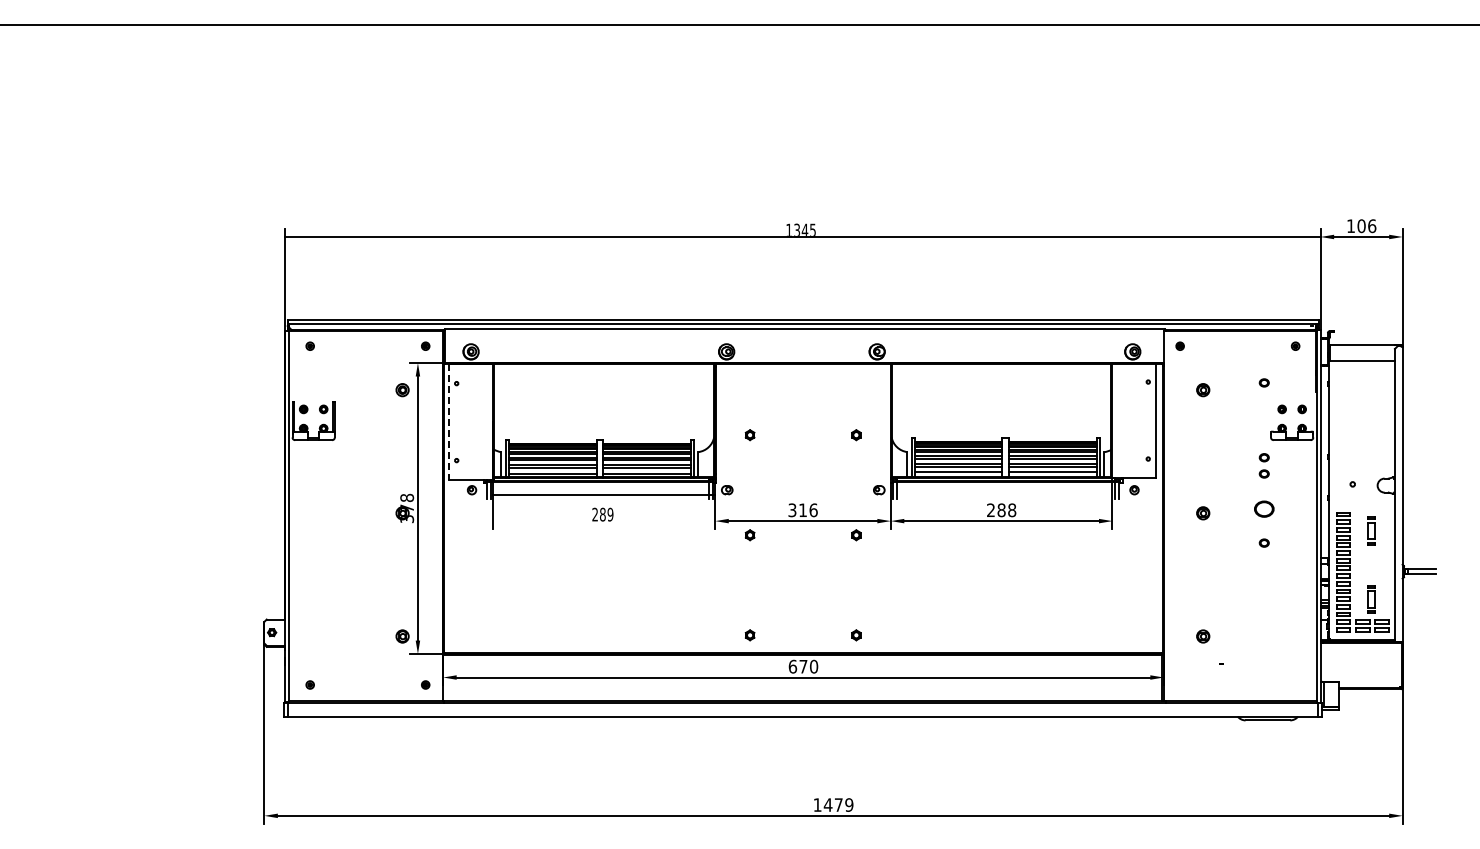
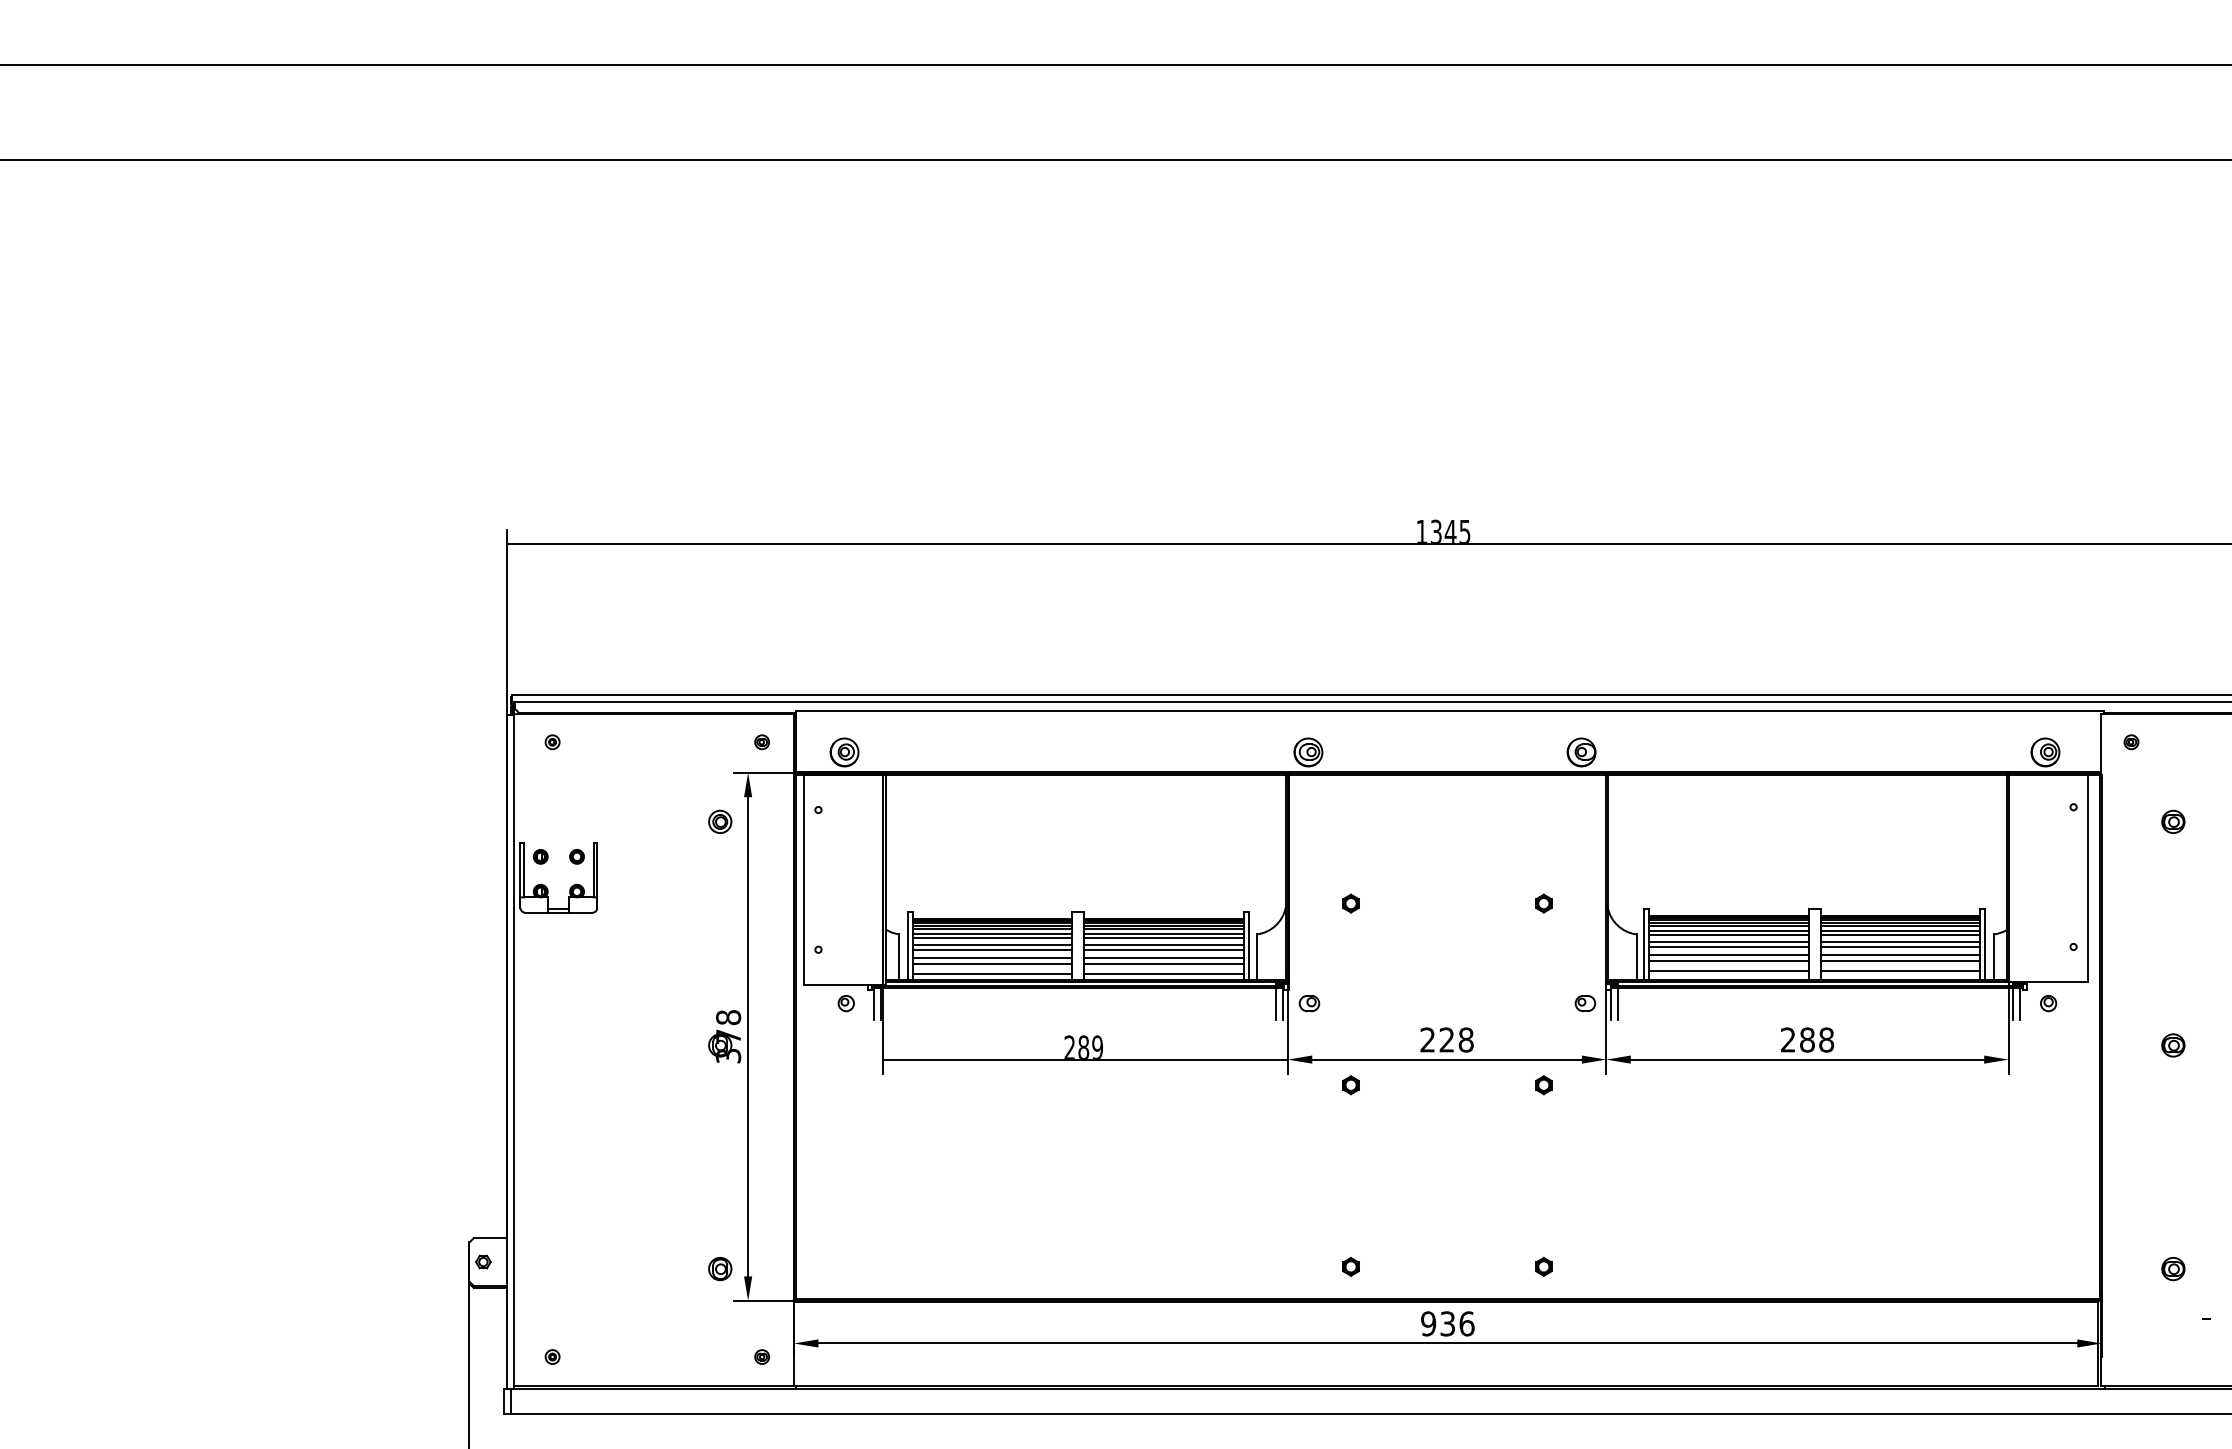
line: (449, 422) -> (805, 880), dashed -> solid
line: (603, 495) -> (1084, 1060), moved
text: (802, 510) -> (1446, 1040), 316 -> 228
text: (803, 666) -> (1447, 1323), 670 -> 936

